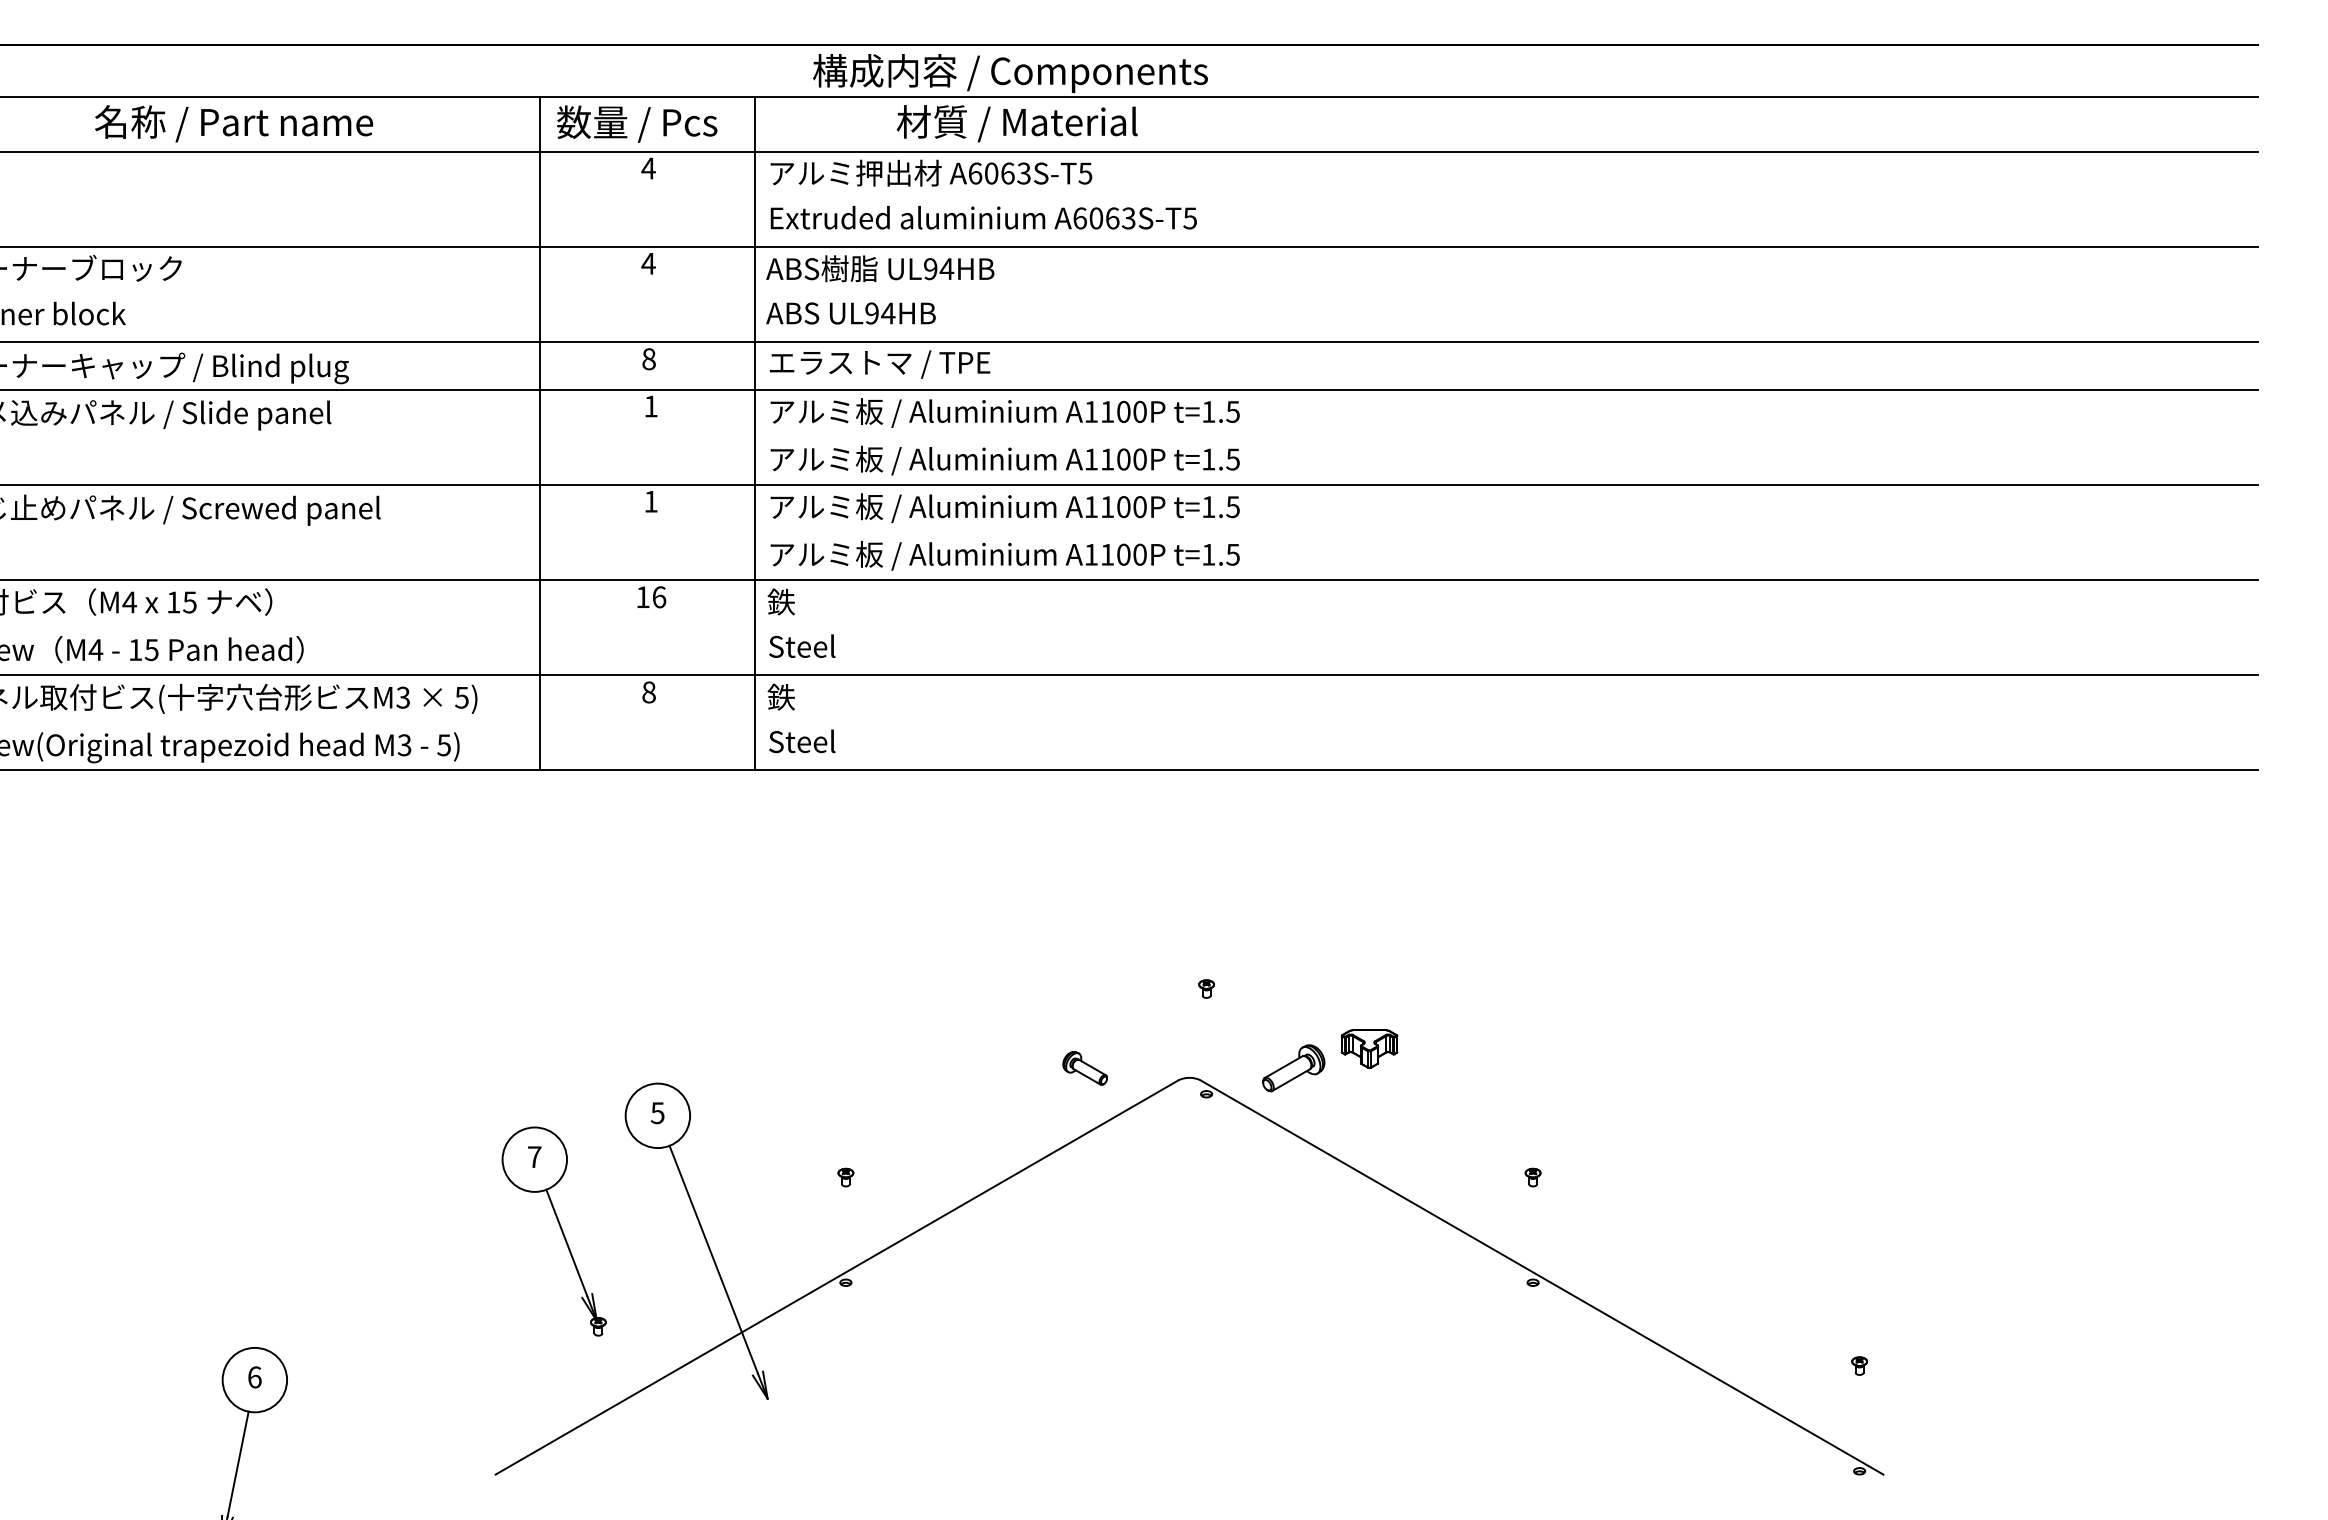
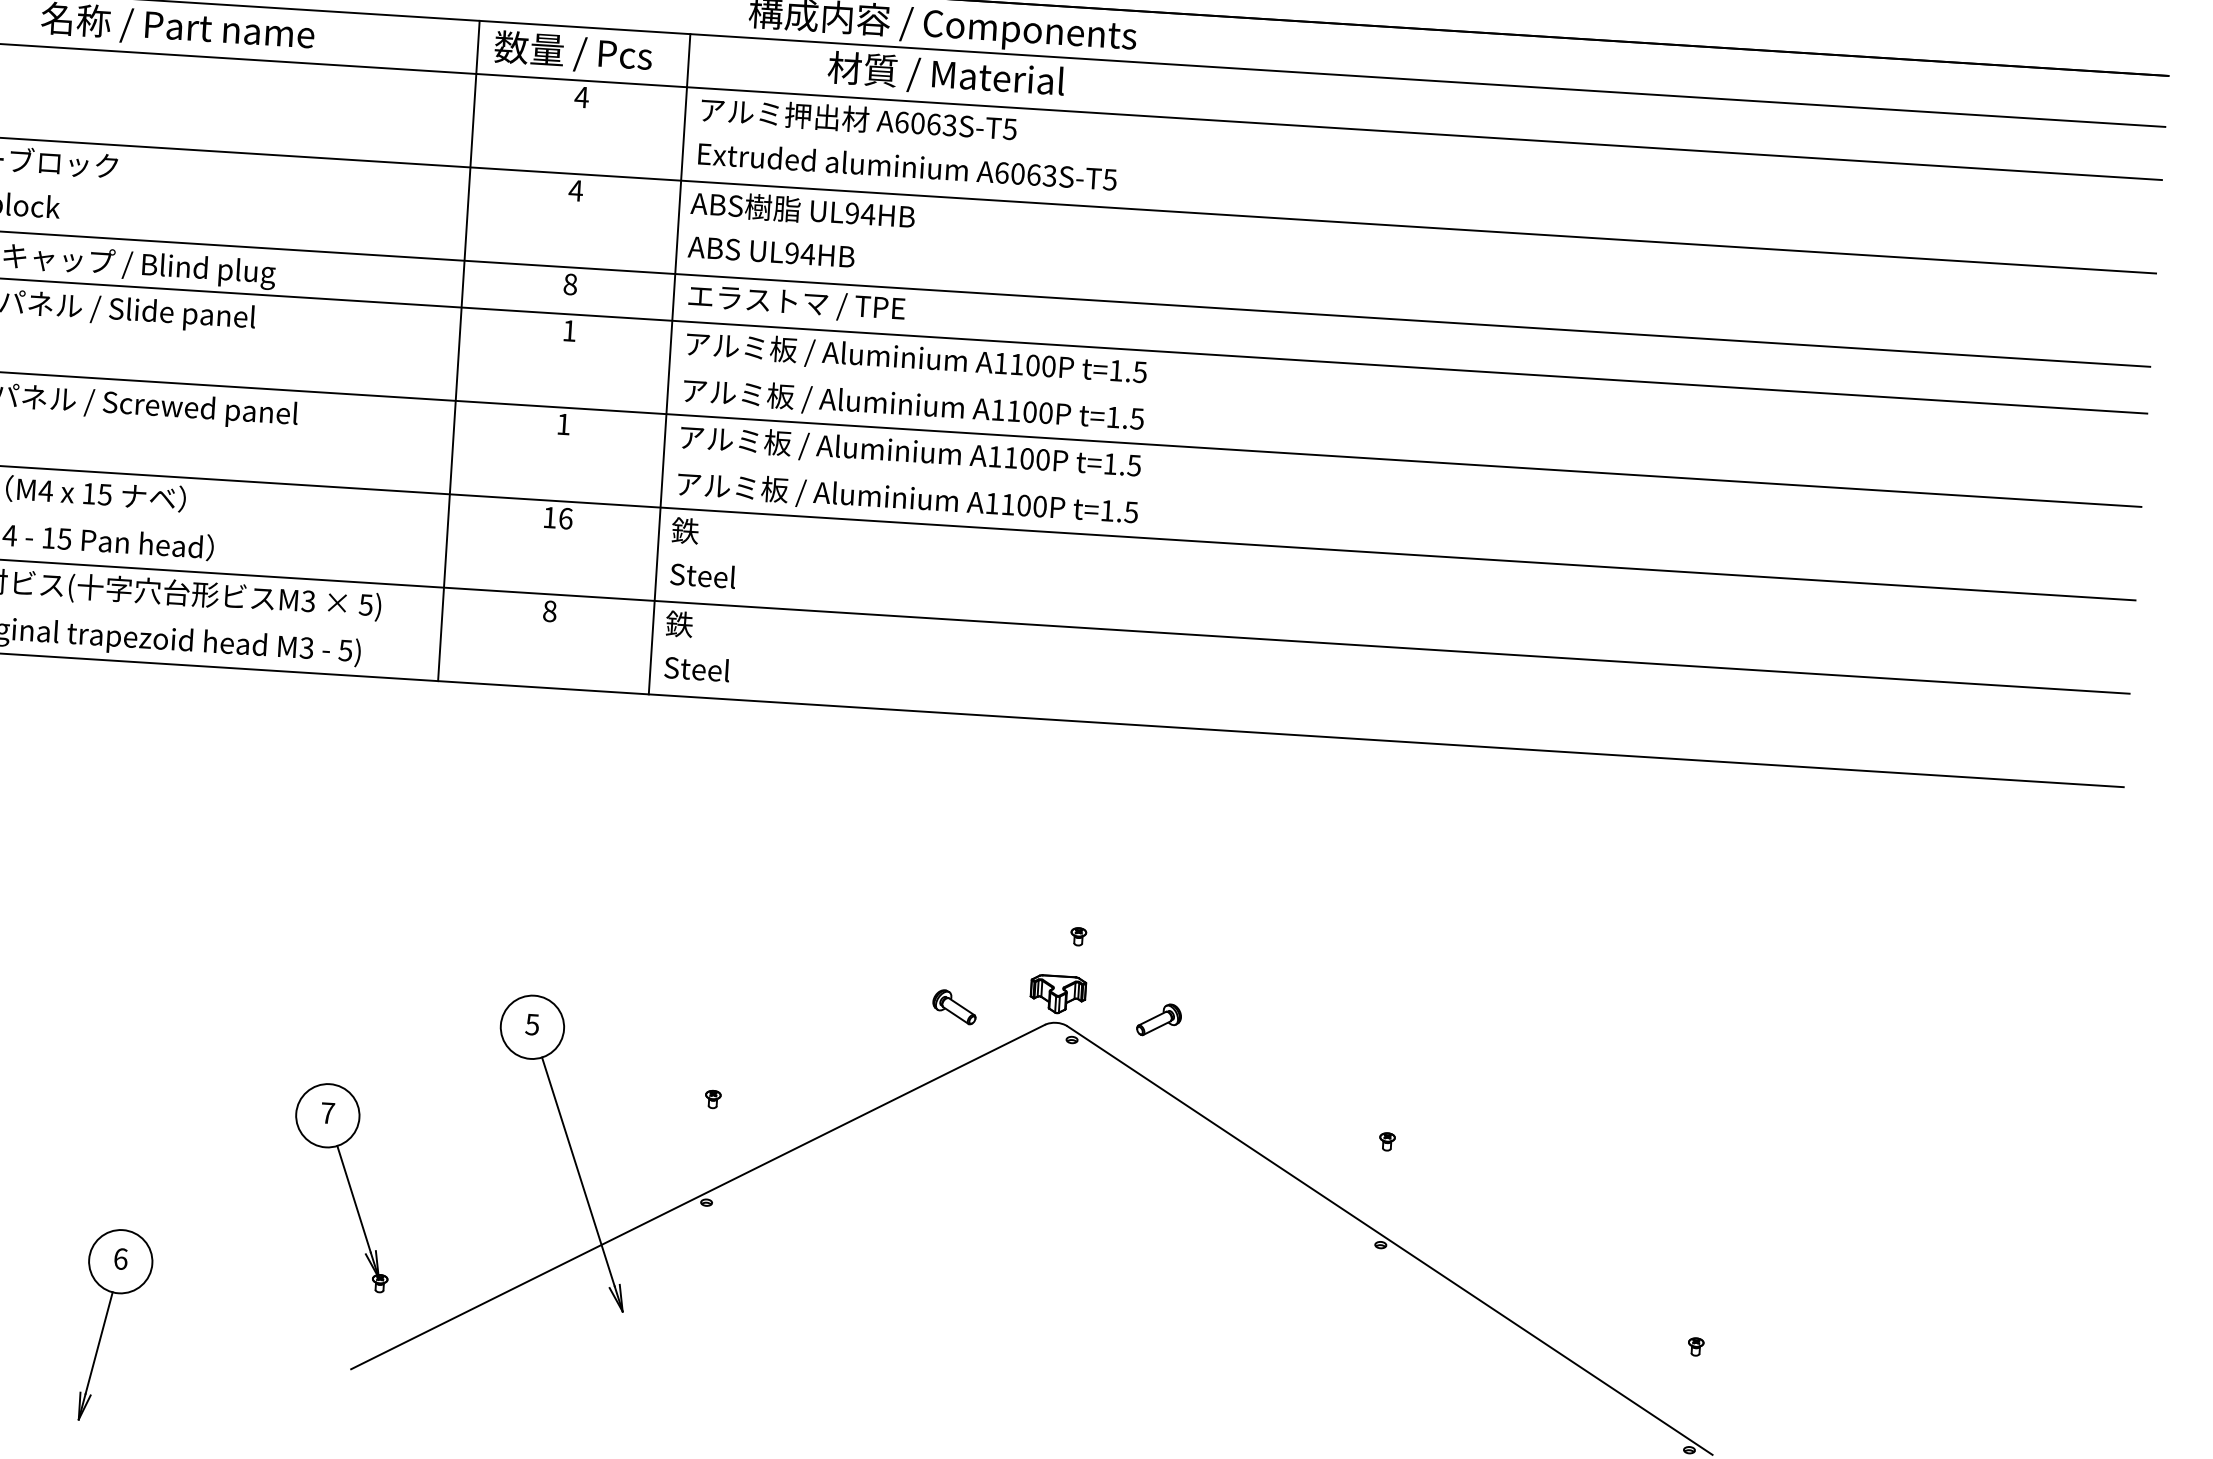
part: (1369, 1048) -> (1058, 994), moved
part: (1293, 1068) -> (1158, 1020), size x0.71
part: (559, 1227) -> (347, 1183), moved

